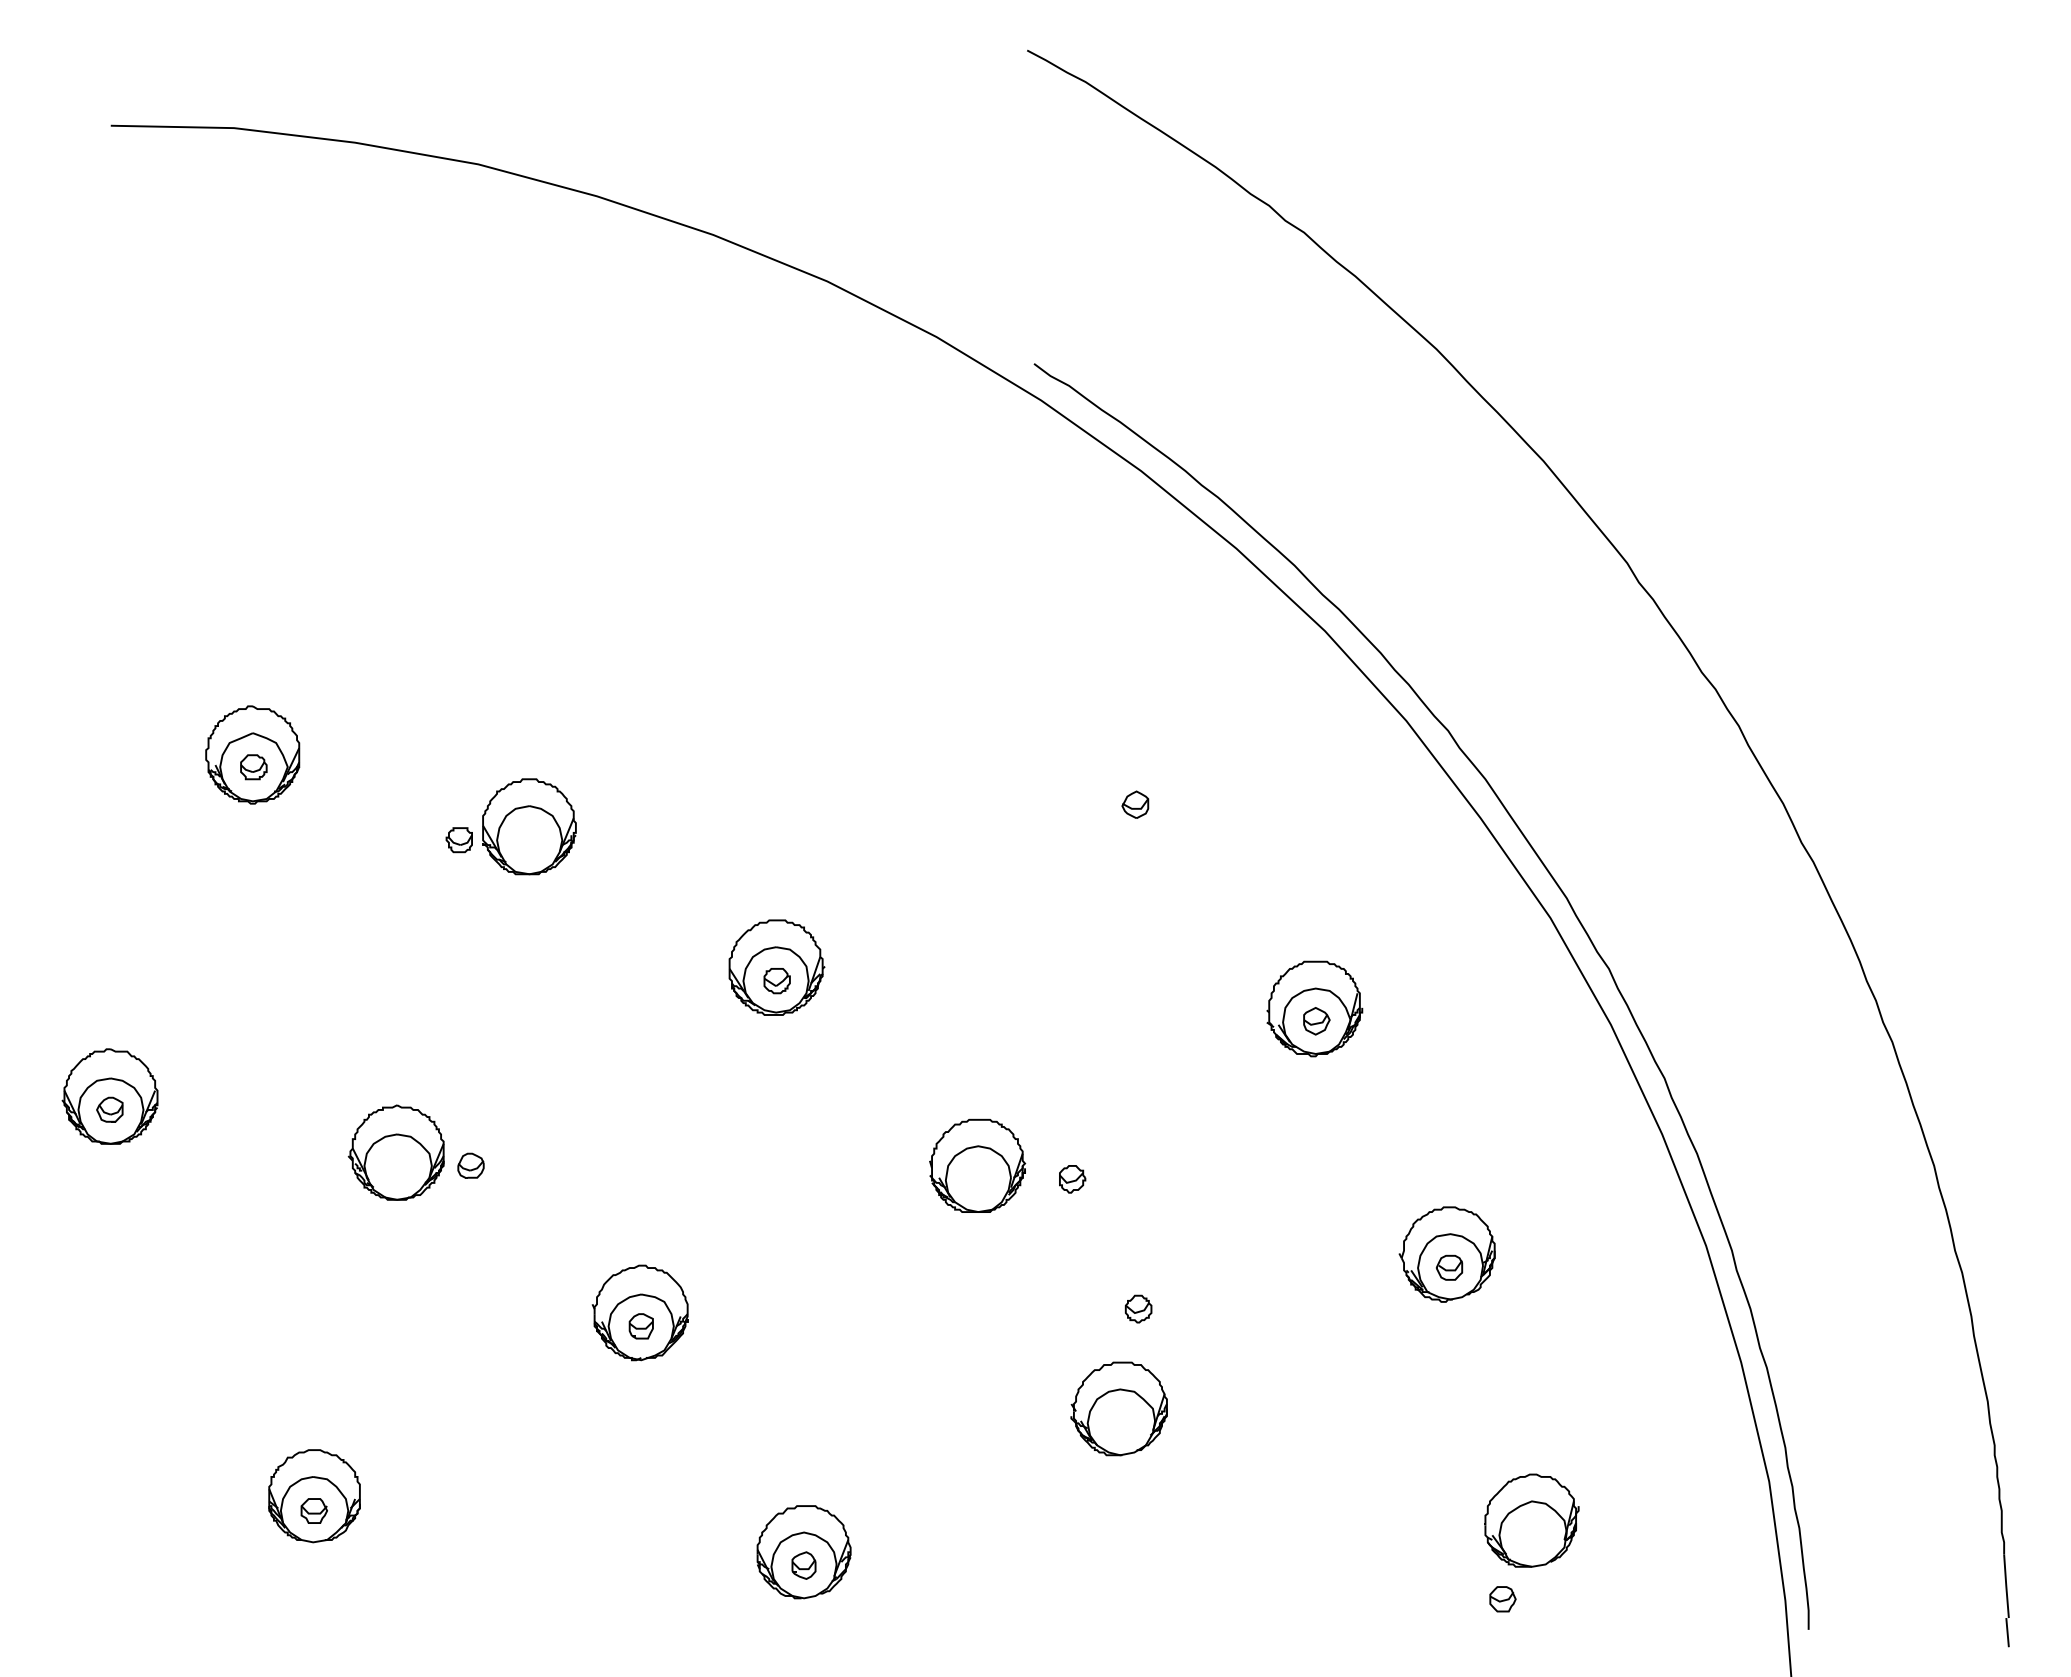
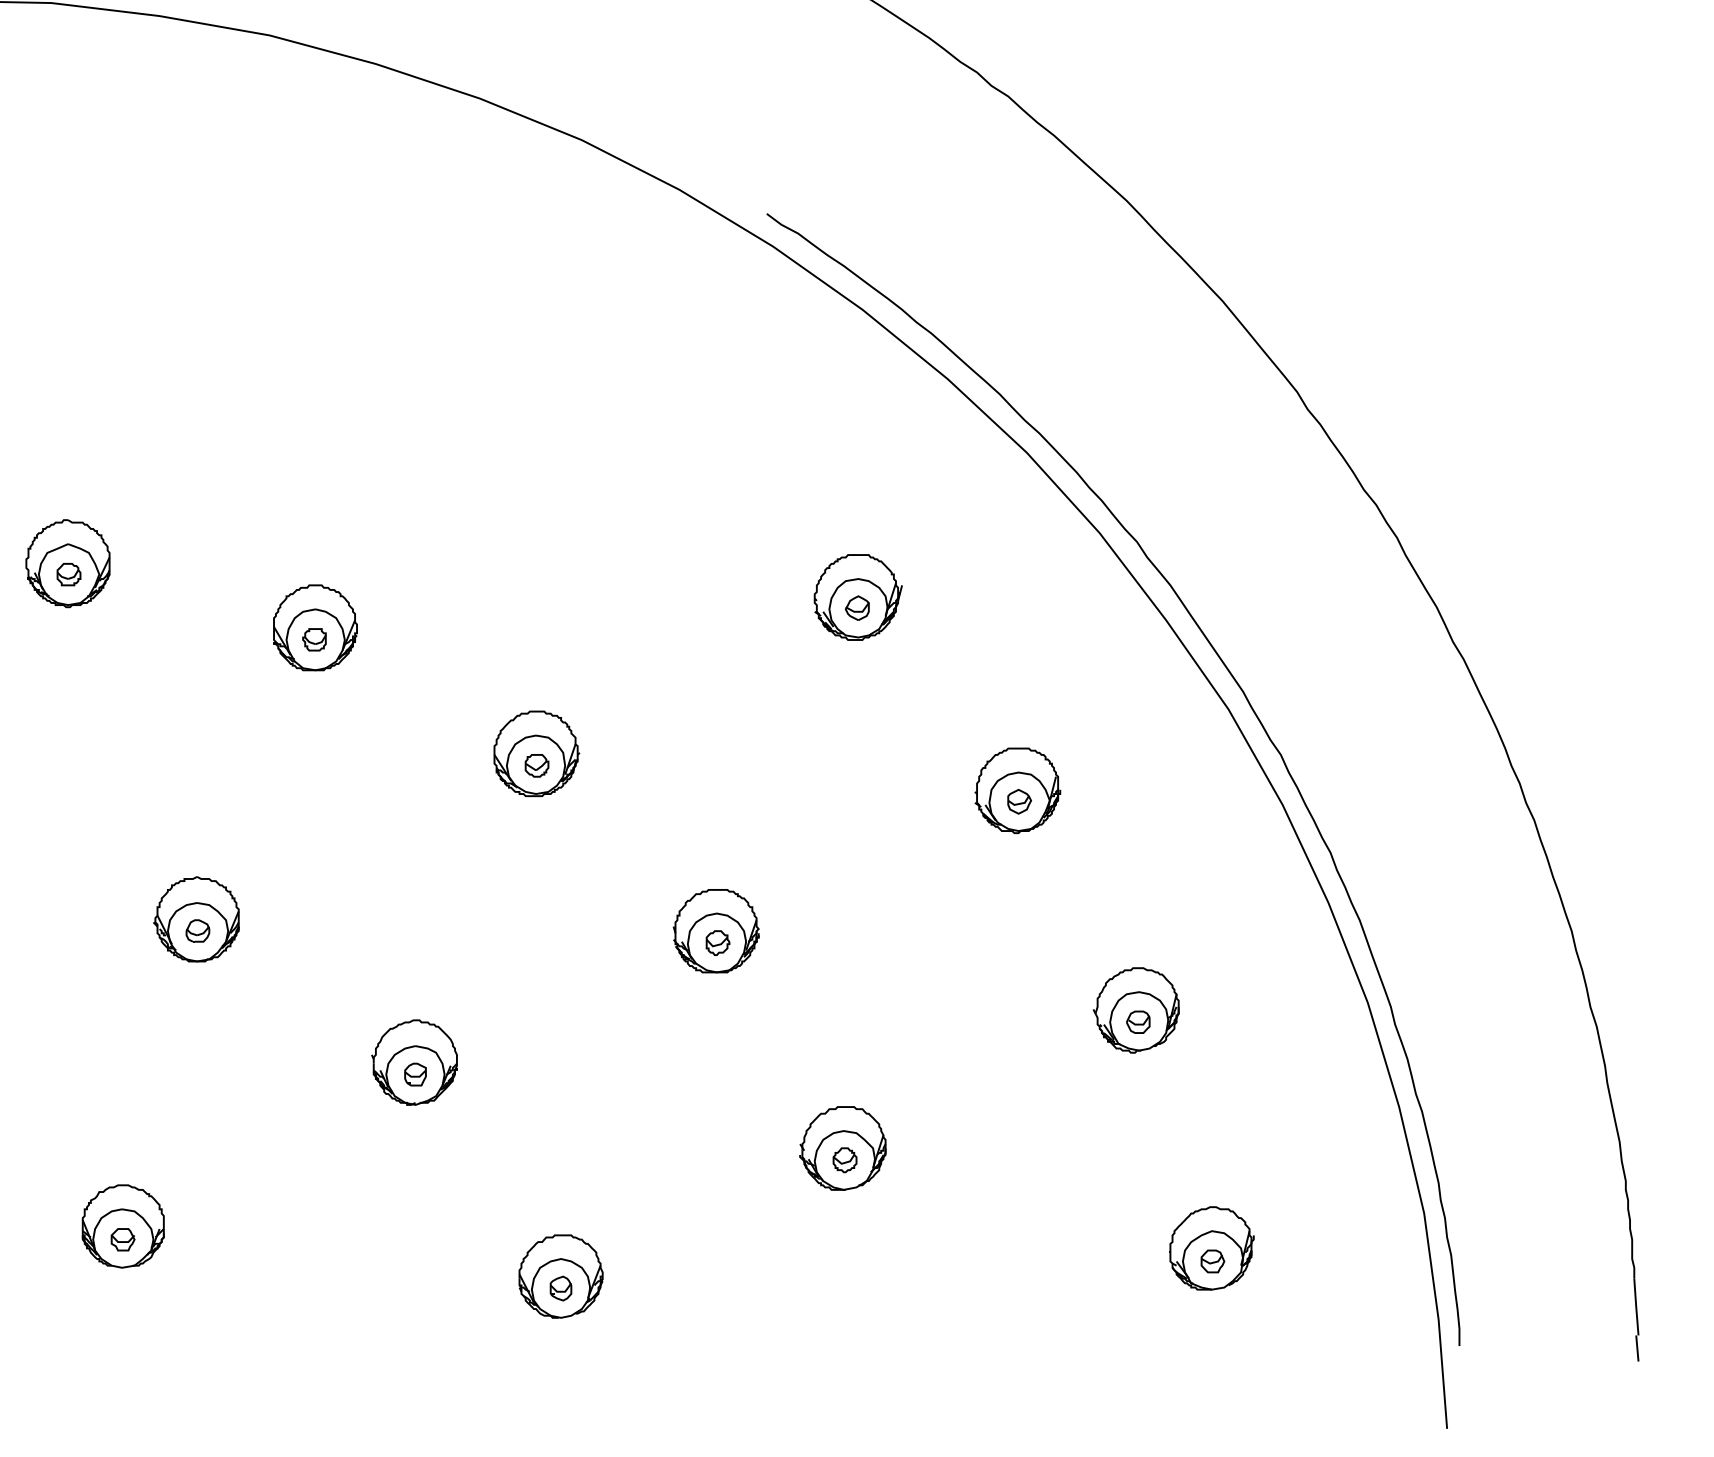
part: (1136, 792) -> (858, 597), added
part: (458, 840) -> (313, 640), moved
part: (470, 1165) -> (197, 930), moved
part: (1072, 1179) -> (717, 943), moved
part: (1138, 1308) -> (844, 1159), moved
part: (1502, 1599) -> (1212, 1261), moved

